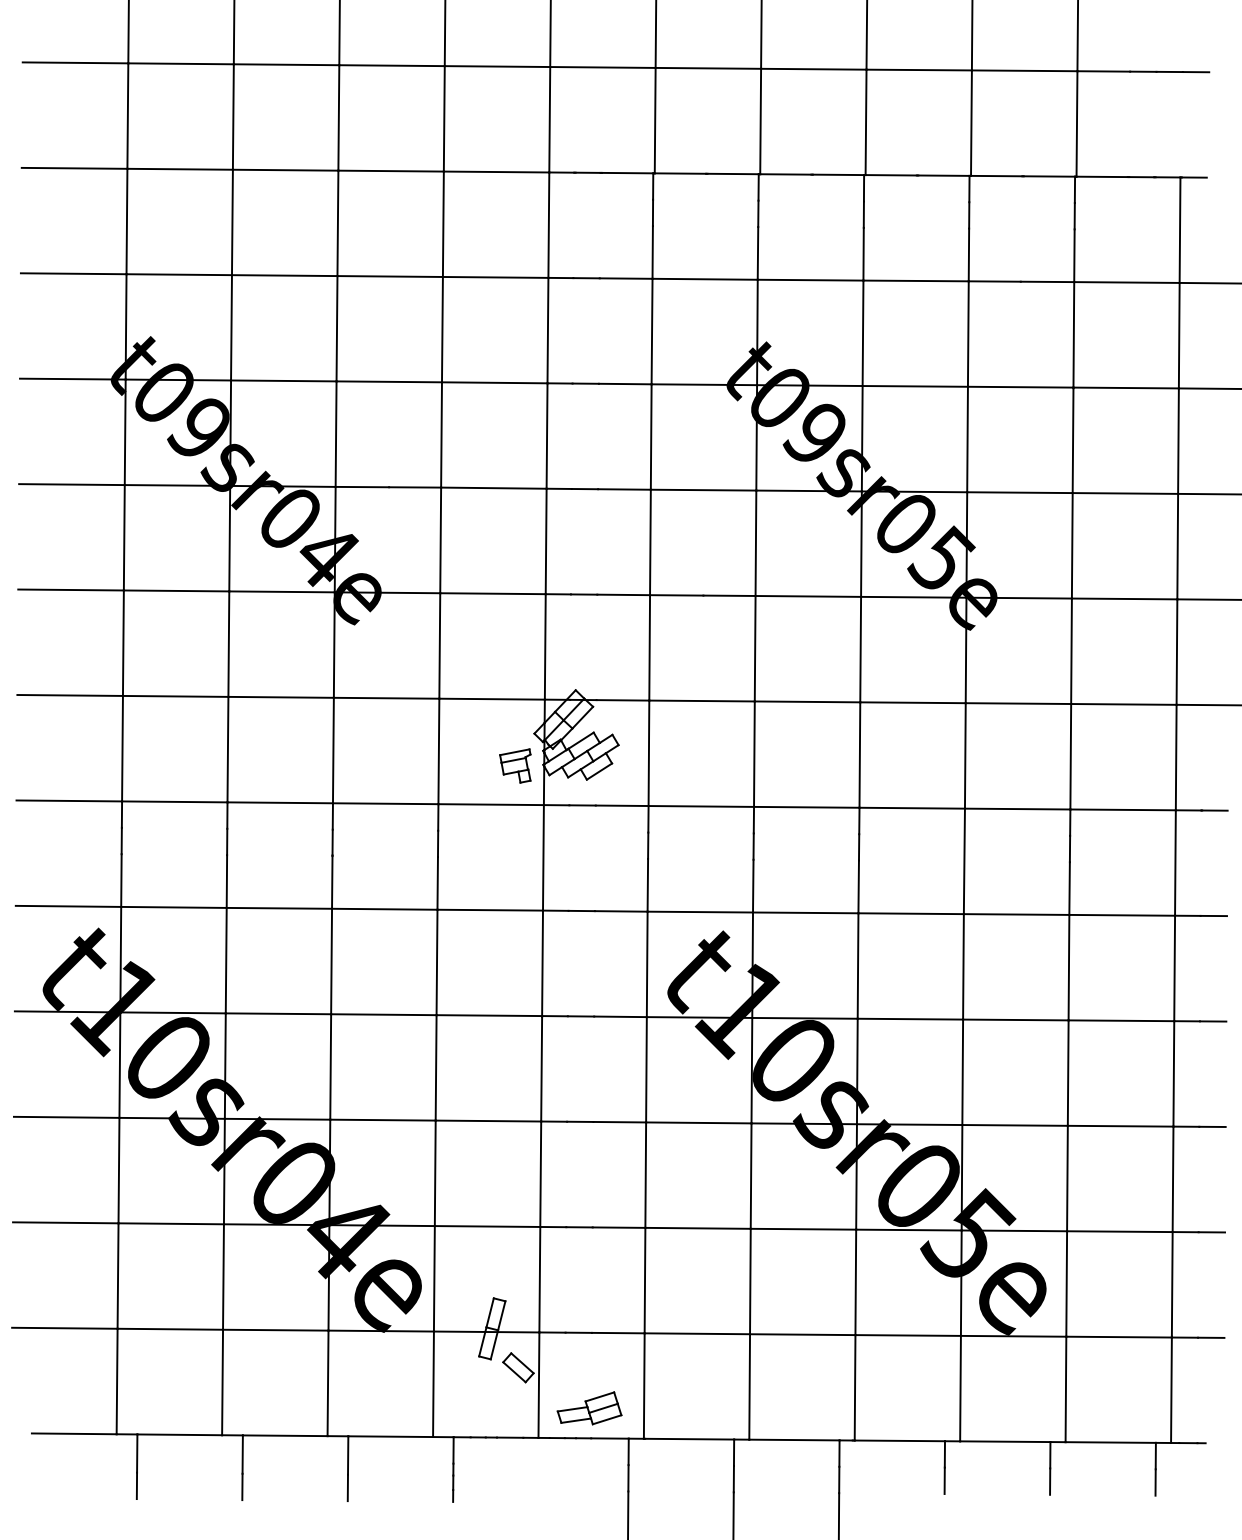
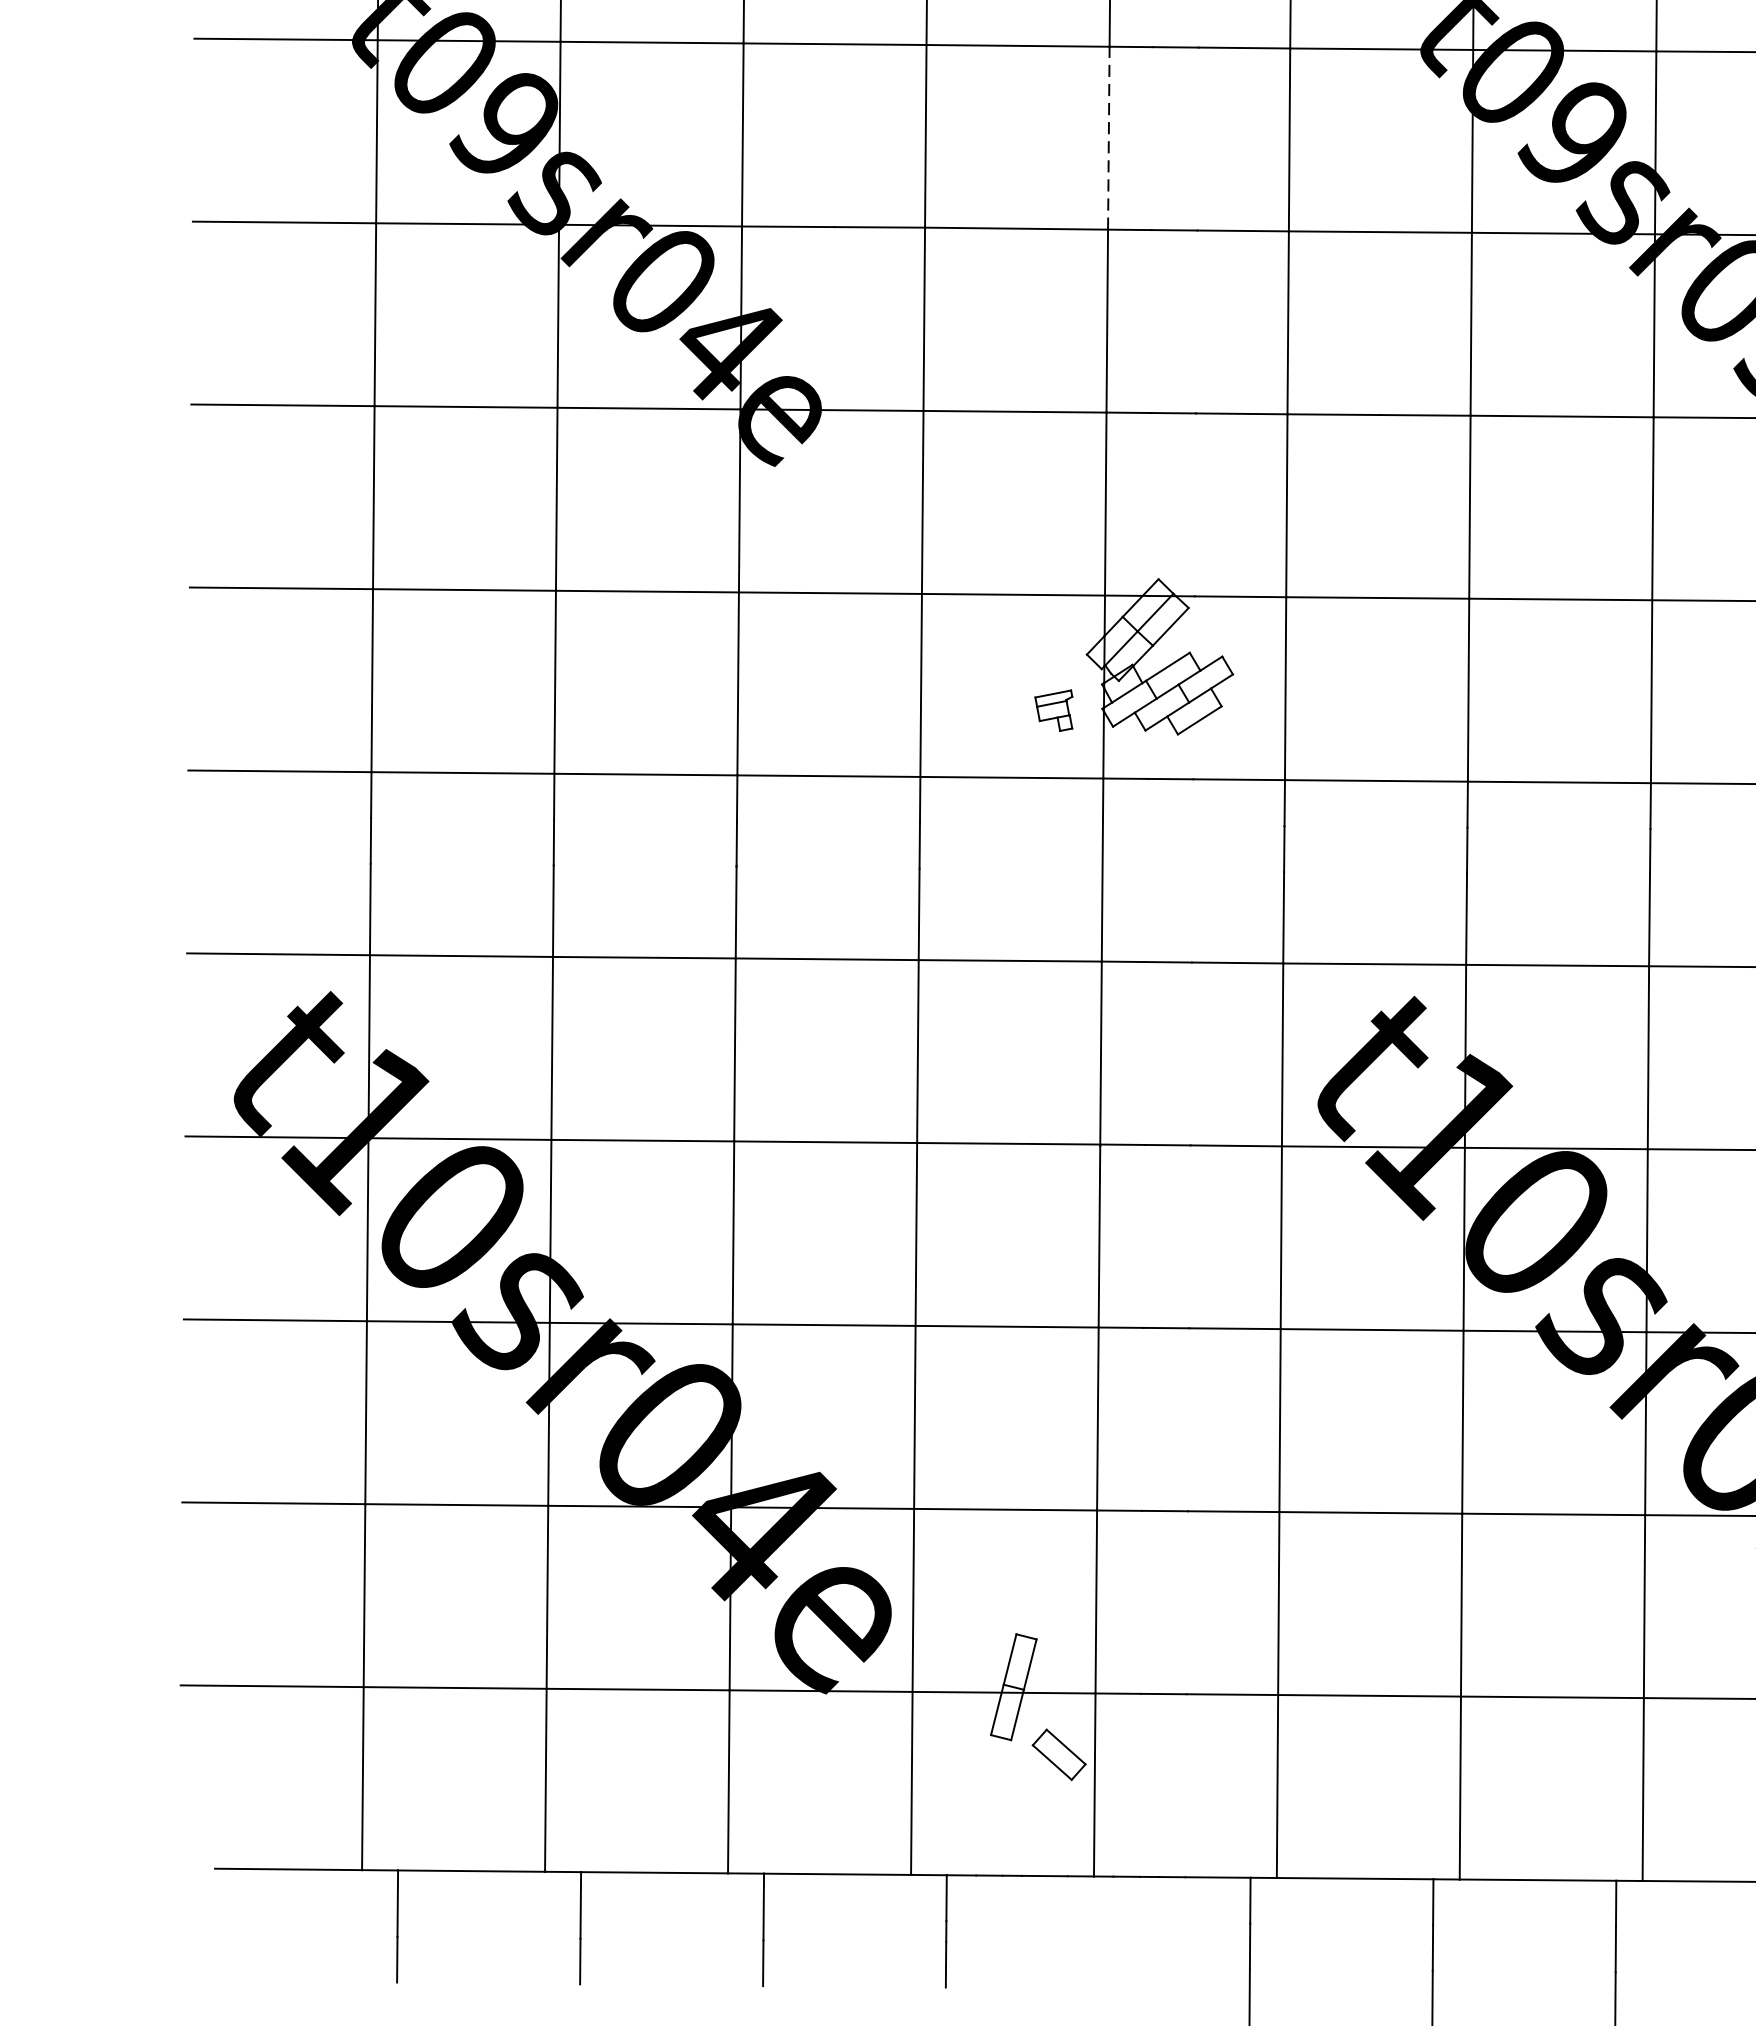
line: (547, 436) -> (1109, 139), solid -> dashed
part: (515, 765) -> (1054, 709), size x0.7
part: (589, 1408) -> (1182, 1825), removed

